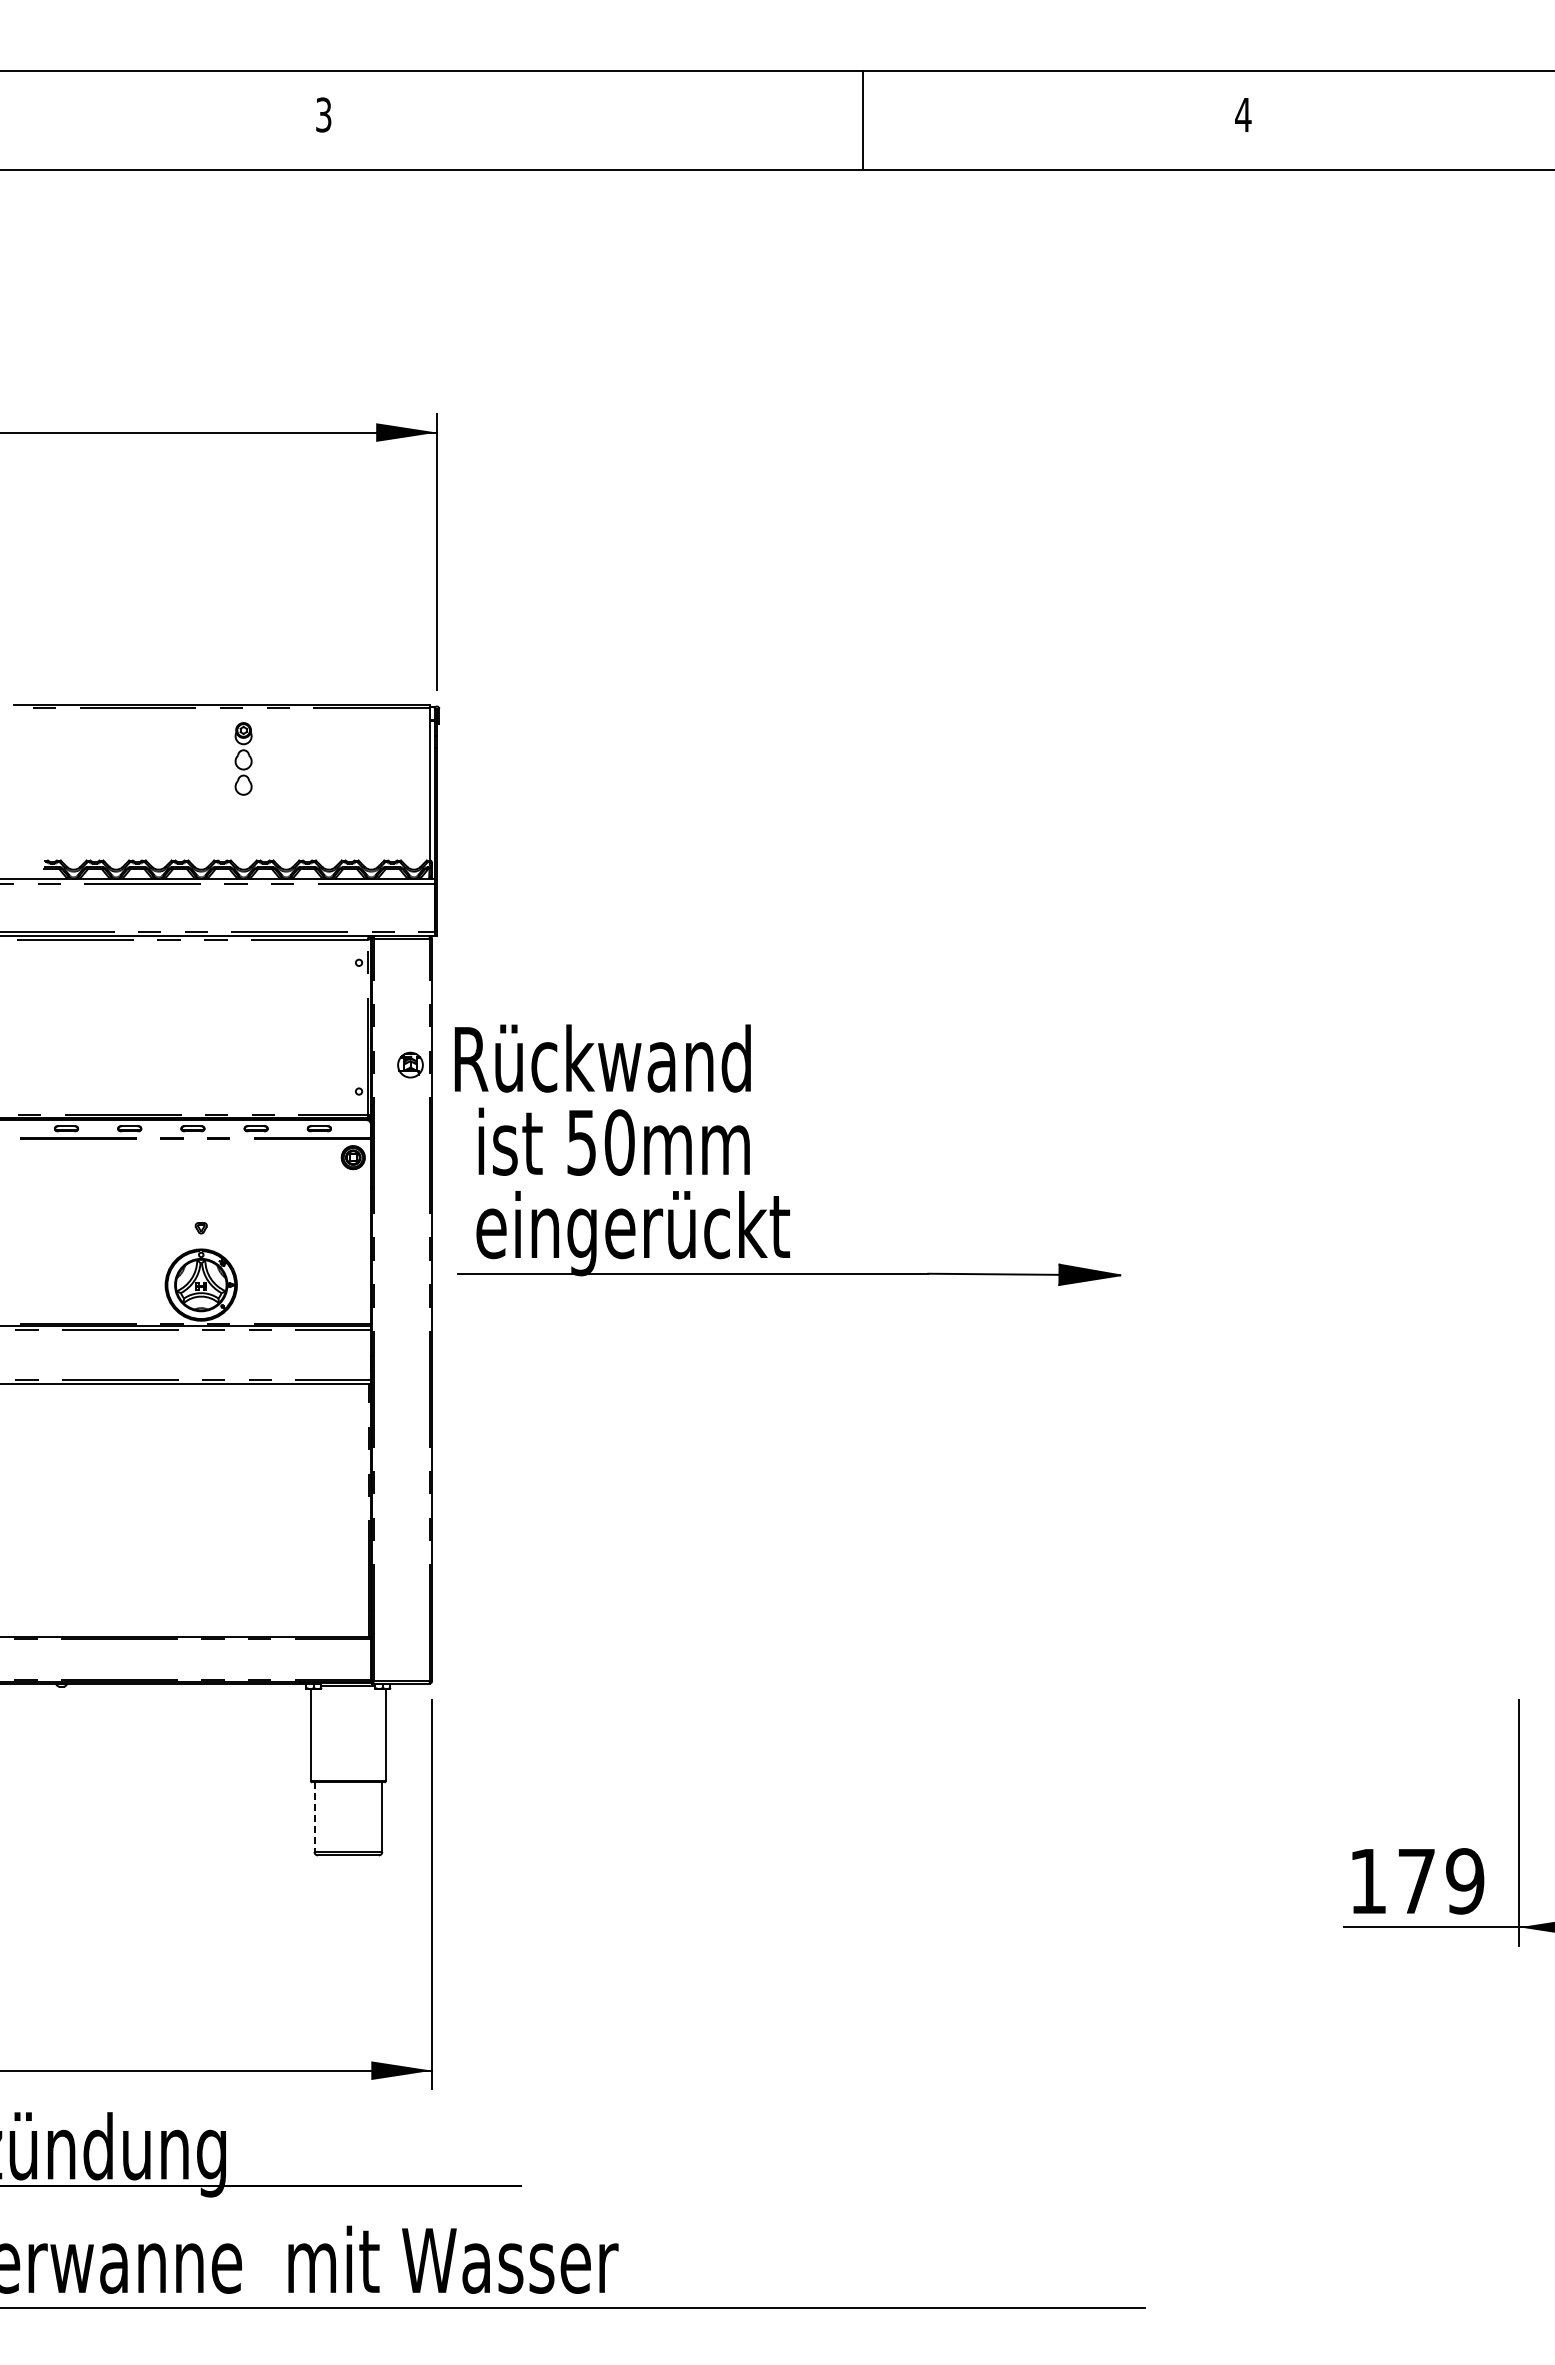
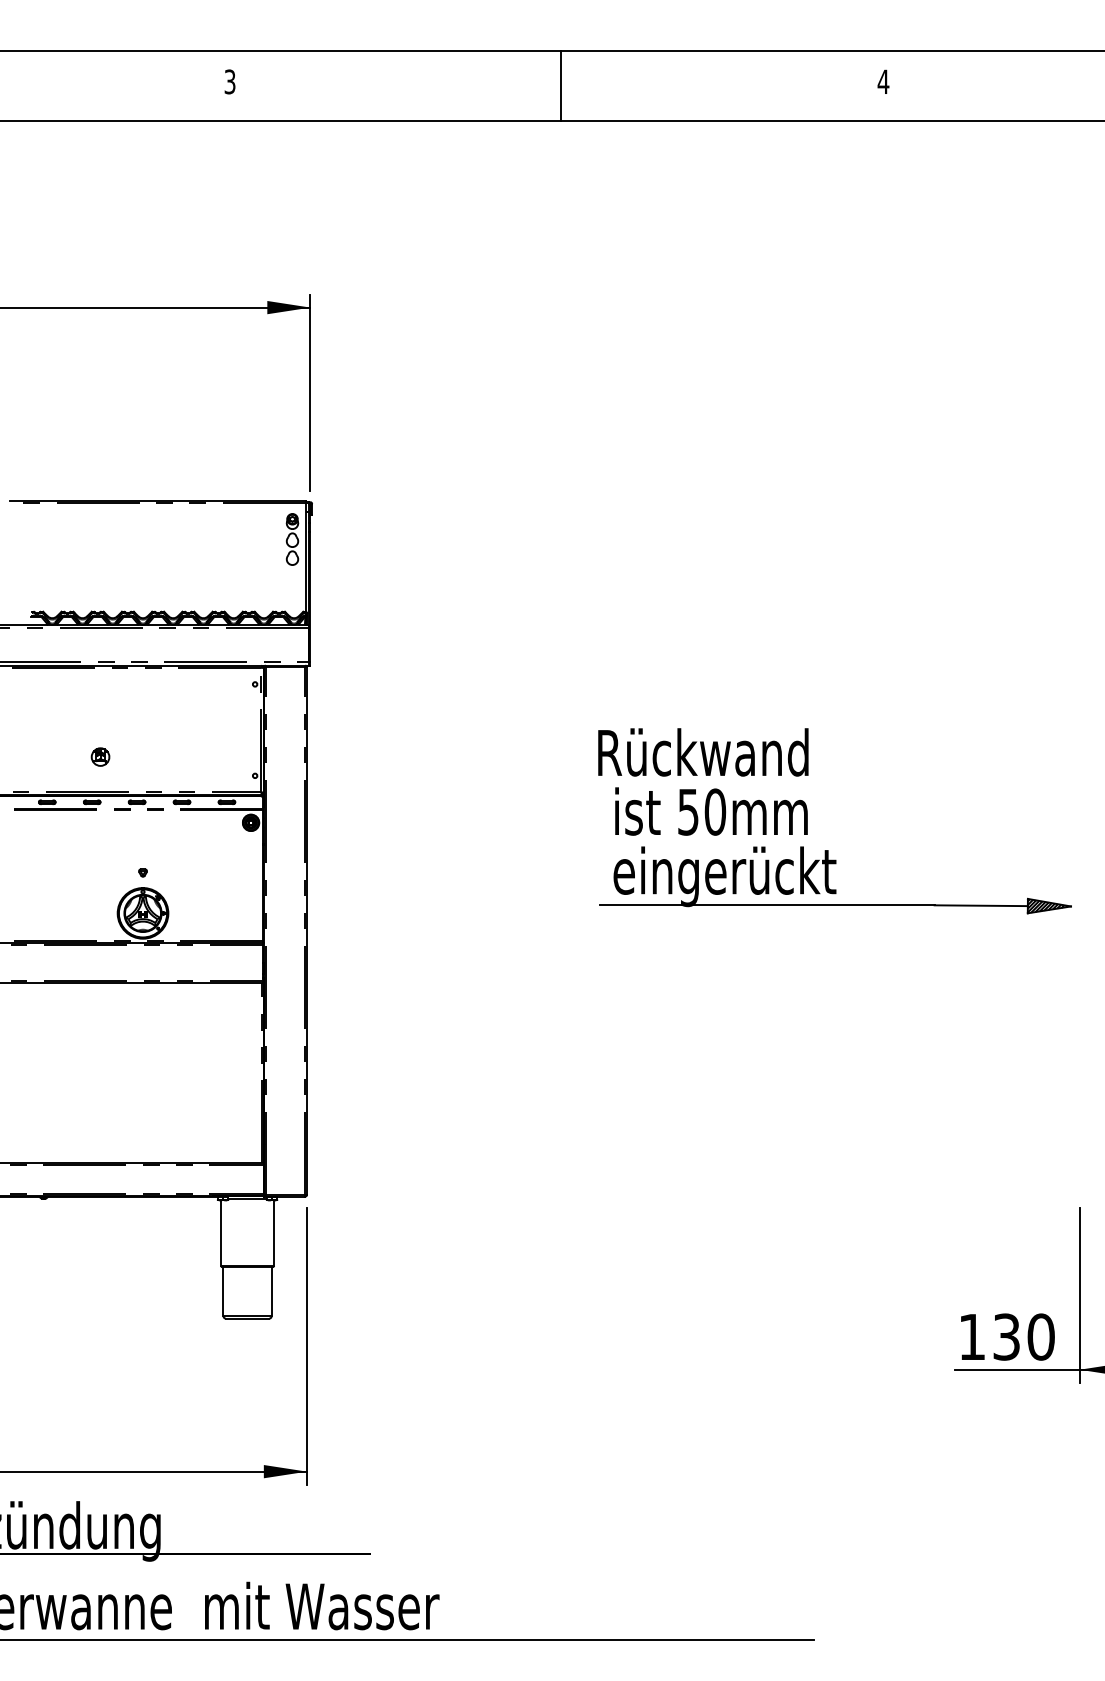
line: (862, 120) -> (560, 85), moved
part: (243, 758) -> (292, 539), moved
part: (410, 1064) -> (100, 756), moved
part: (749, 1154) -> (807, 820), moved
line: (314, 1817) -> (223, 1291), dashed -> solid
text: (1441, 1881) -> (1024, 1337), 179 -> 130

